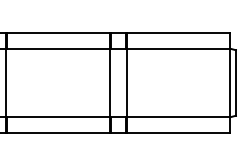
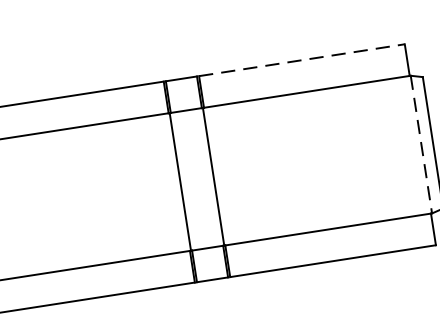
line: (178, 32) -> (301, 59), solid -> dashed
line: (230, 83) -> (422, 145), solid -> dashed

